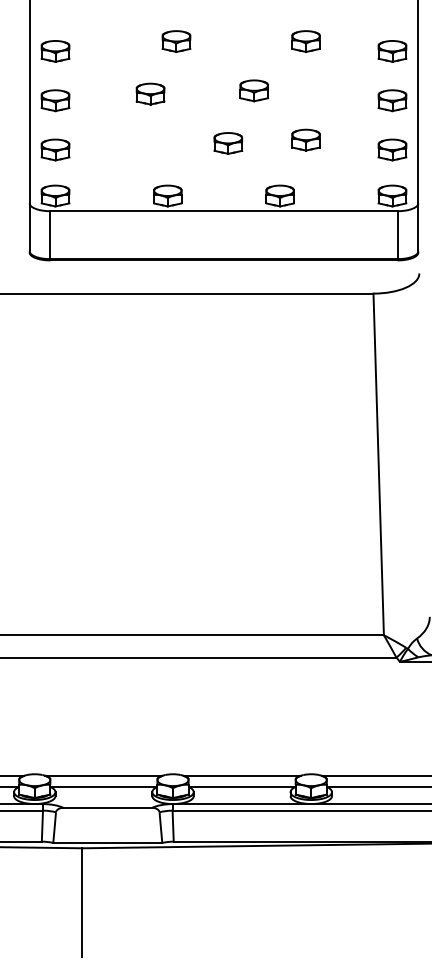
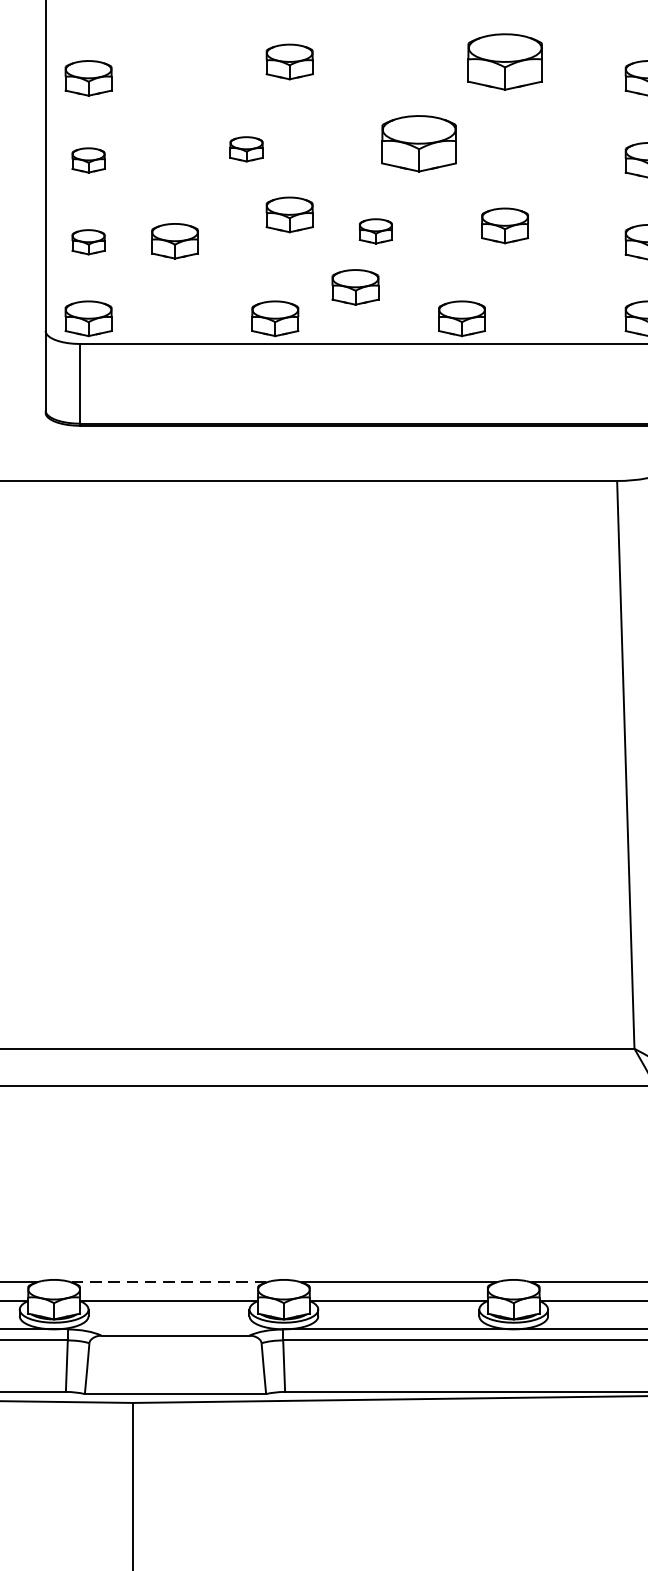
part: (305, 41) -> (504, 61), size x1.6
part: (253, 90) -> (417, 143), size x1.6
part: (150, 93) -> (246, 148), size x0.7
part: (55, 100) -> (88, 159), size x0.7
part: (176, 133) -> (289, 214), added
part: (228, 143) -> (376, 231), size x0.7
part: (55, 149) -> (88, 241), size x0.7
part: (107, 149) -> (175, 241), added
part: (215, 176) -> (354, 286), added
line: (103, 775) -> (168, 1281), solid -> dashed

